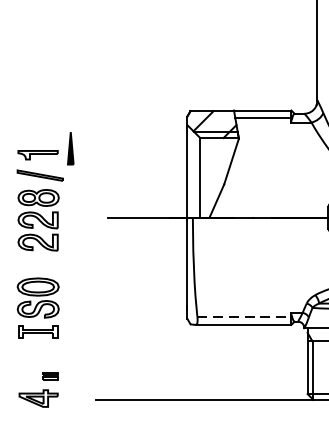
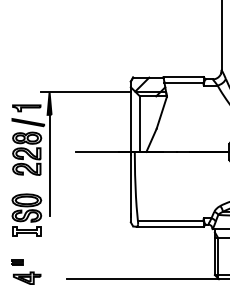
line: (122, 132) -> (85, 92), added
line: (70, 235) -> (49, 164), added
line: (244, 317) -> (170, 221), dashed -> solid
part: (50, 376) -> (17, 262), moved

